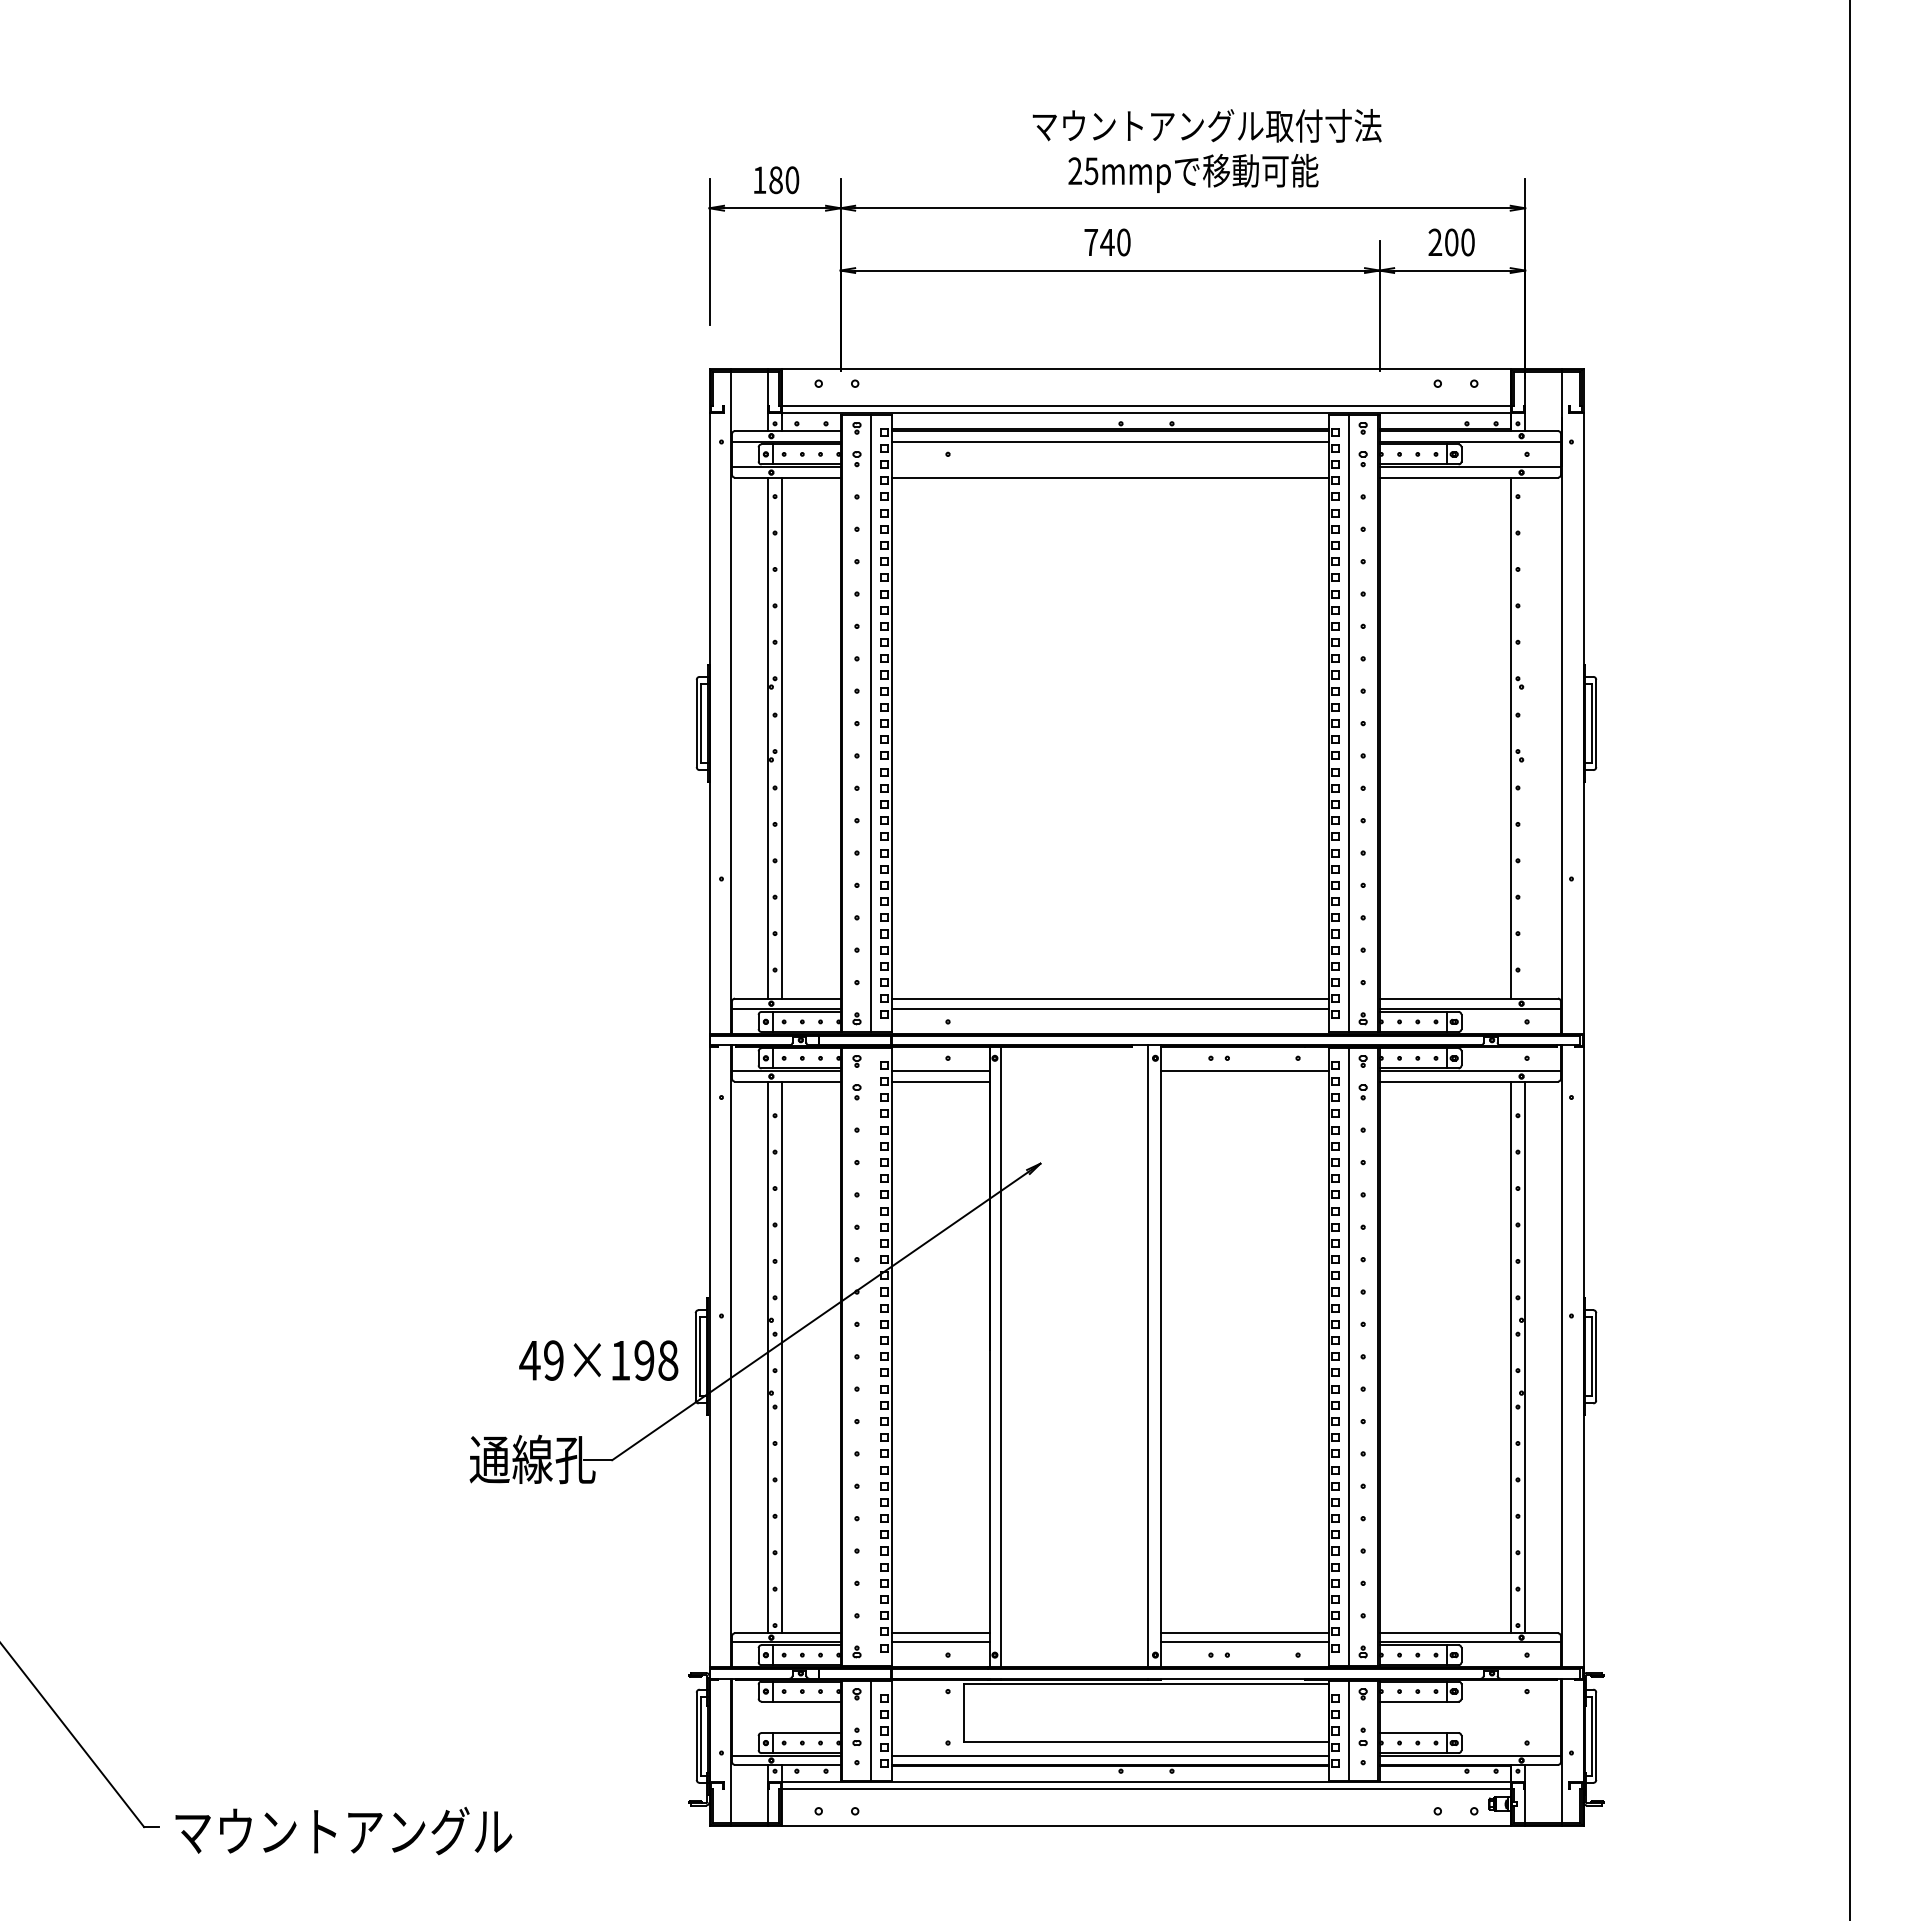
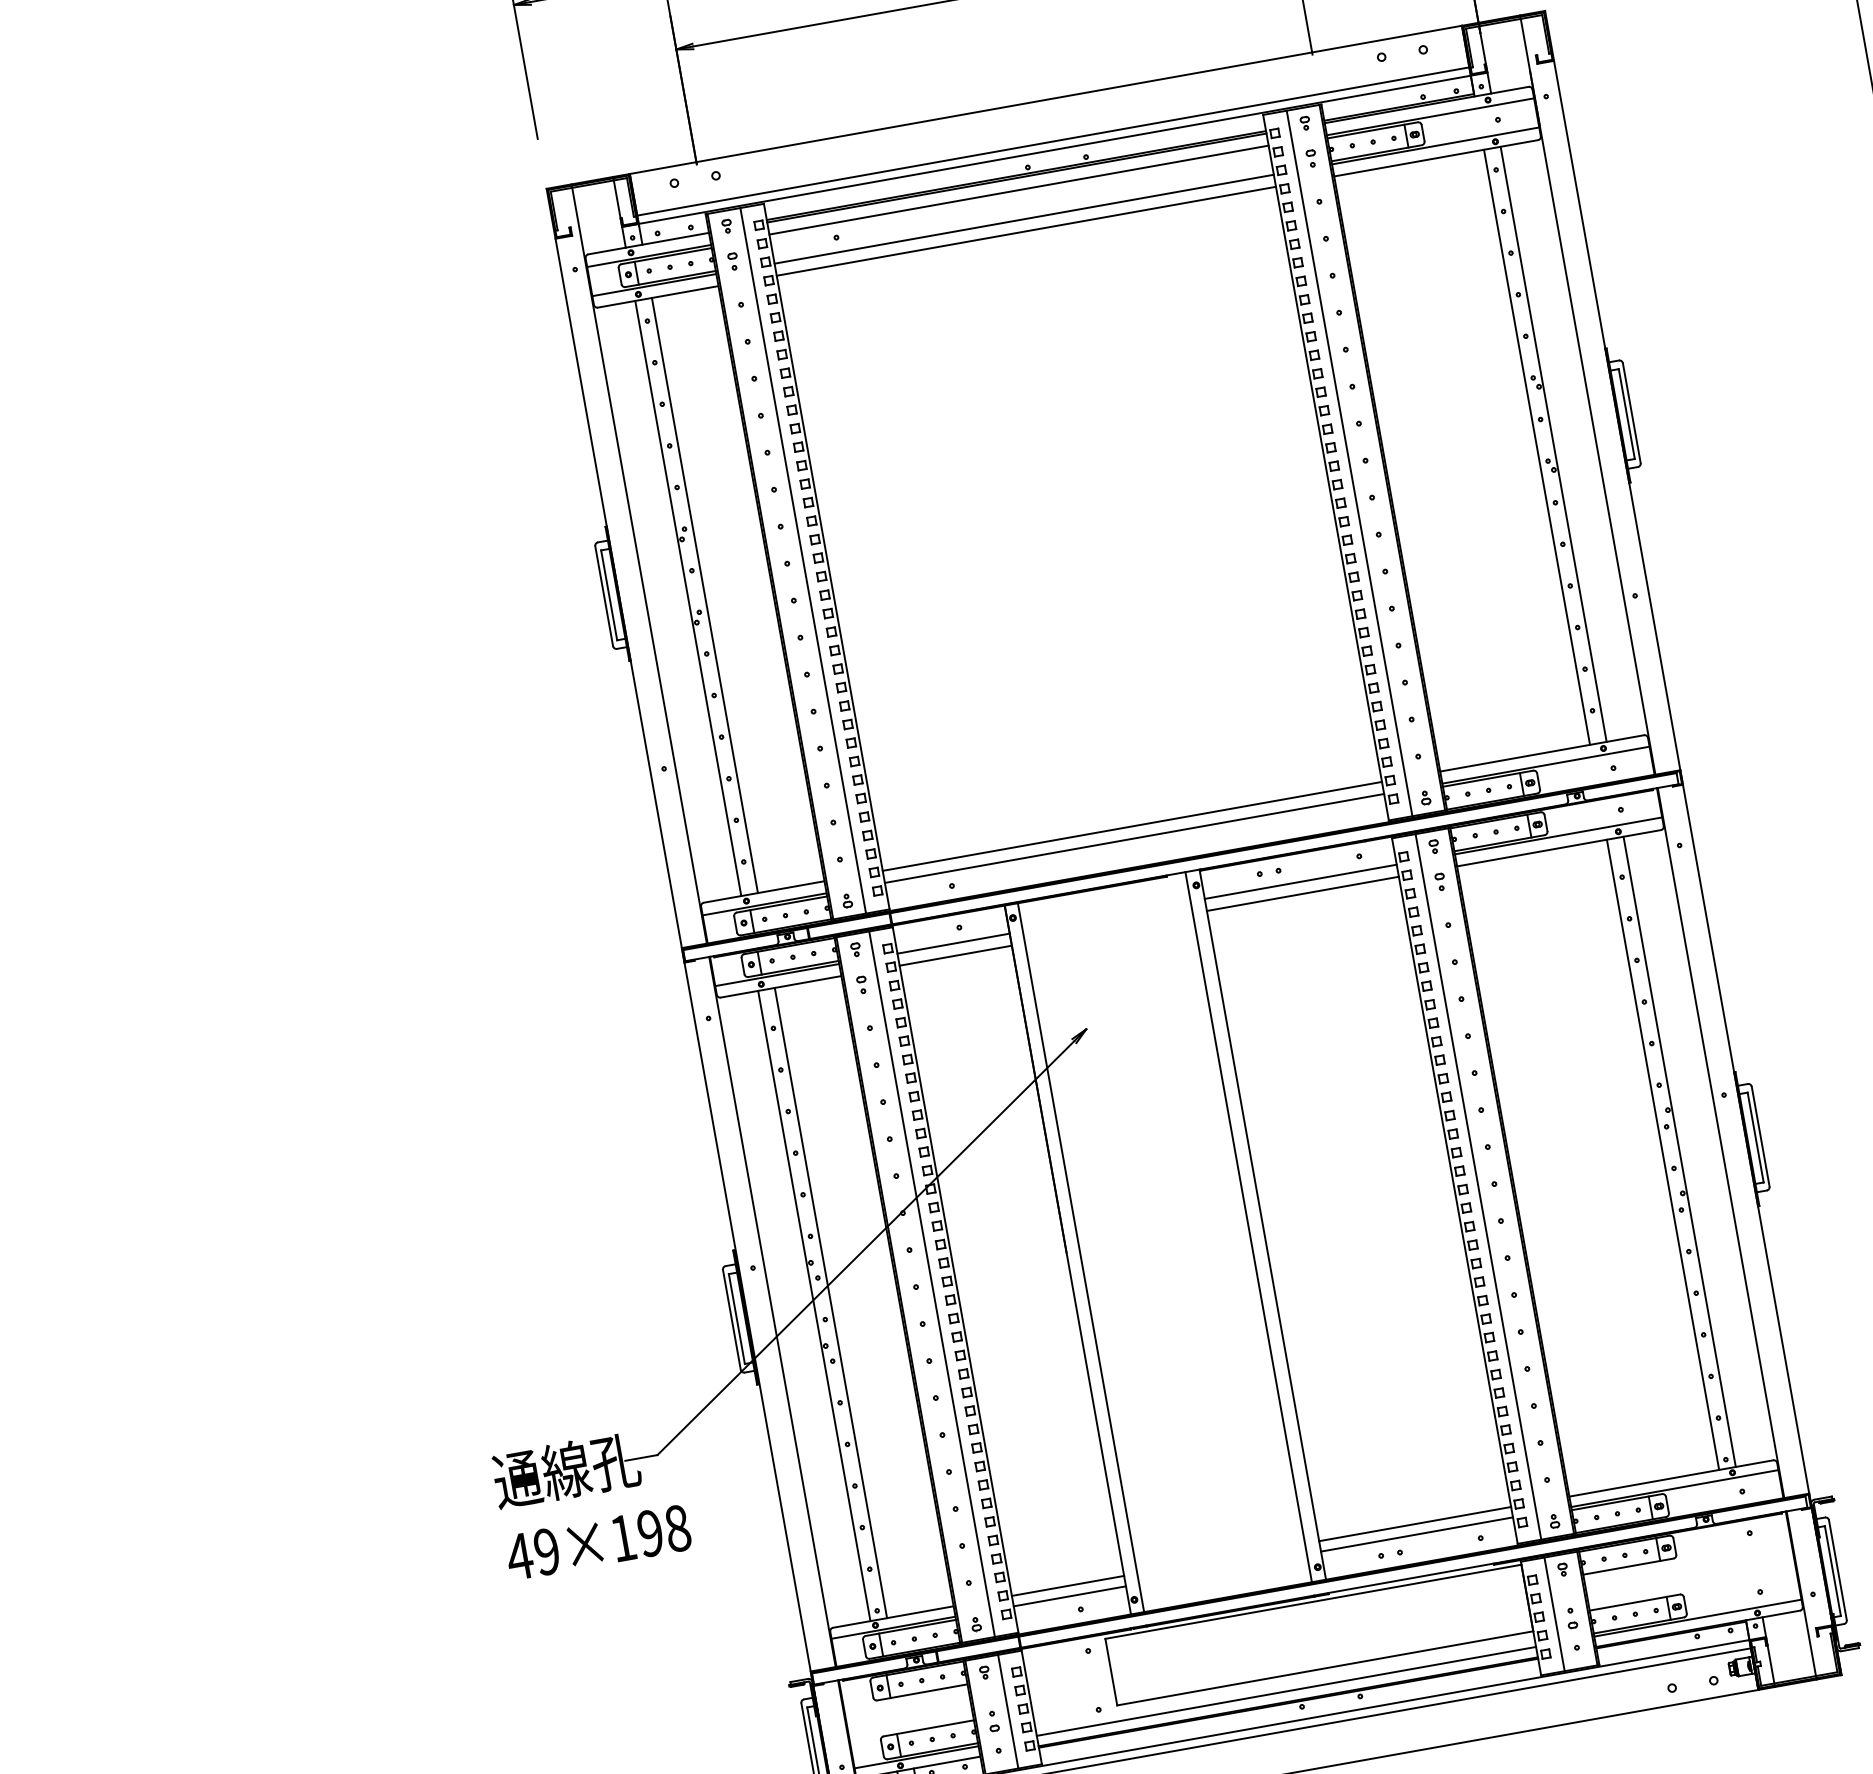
line: (1109, 467) -> (1023, 219), added
line: (1525, 737) -> (1553, 443), added
line: (1244, 1081) -> (1302, 893), added
line: (870, 1356) -> (931, 1284), added
text: (598, 1360) -> (598, 1542), moved

